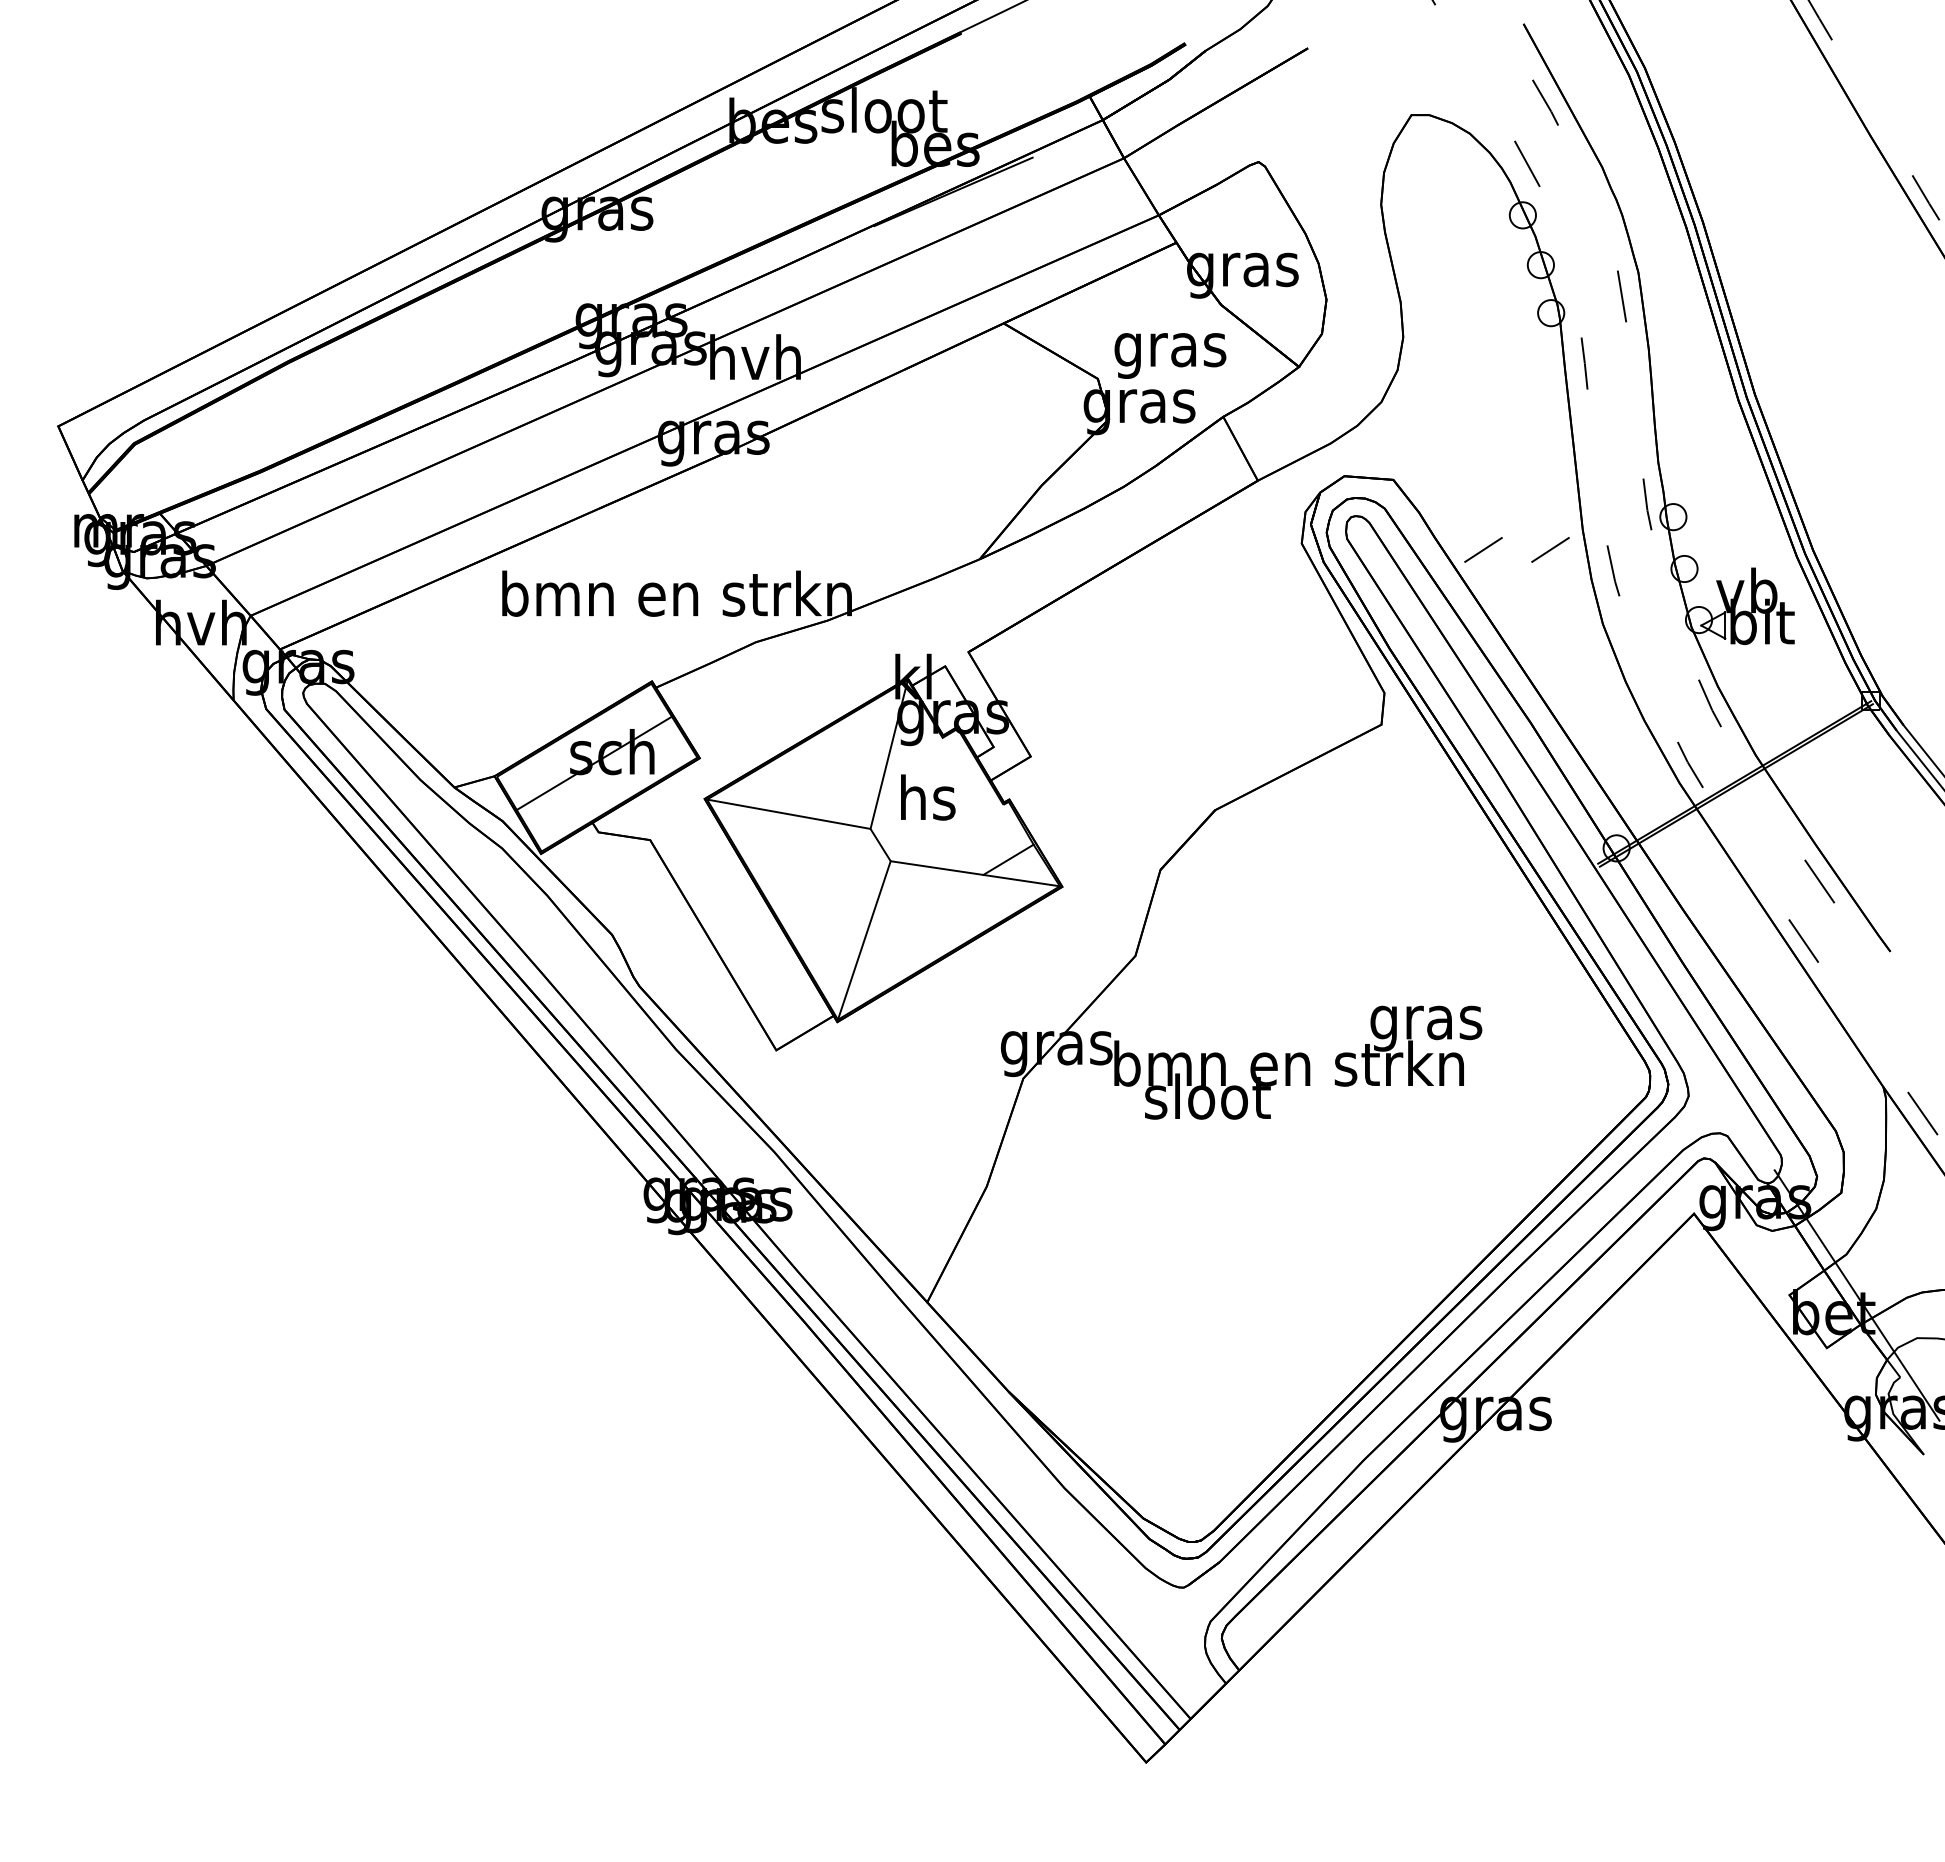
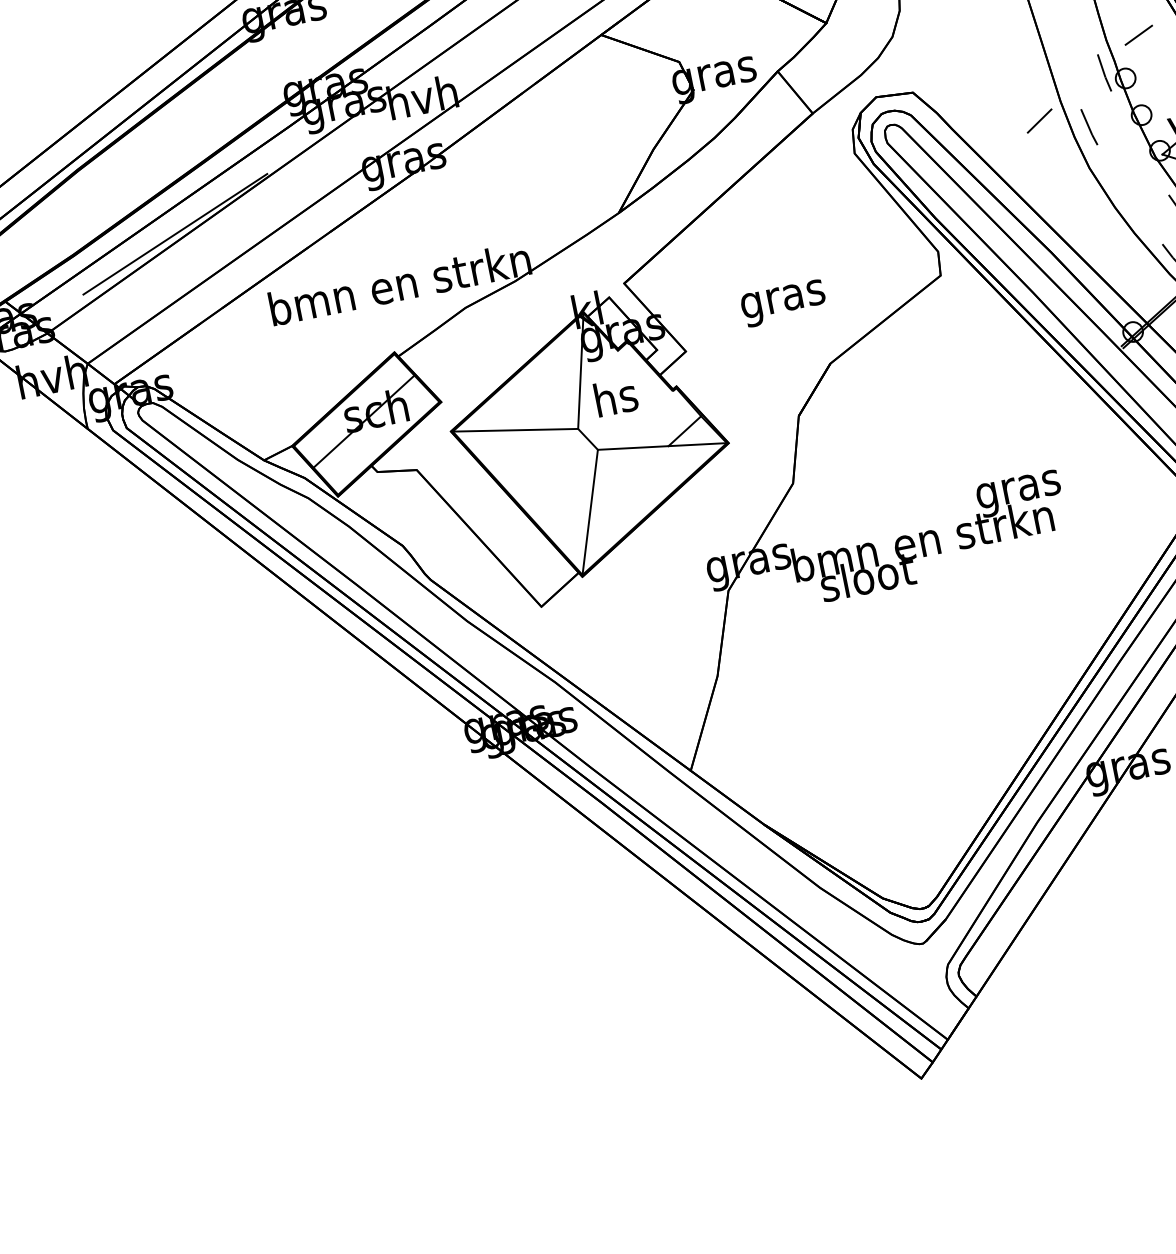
text: (1170, 355) -> (783, 303), moved
line: (1701, 464) -> (1138, 35), added
line: (398, 470) -> (175, 234), added
line: (1483, 549) -> (990, 130), removed

